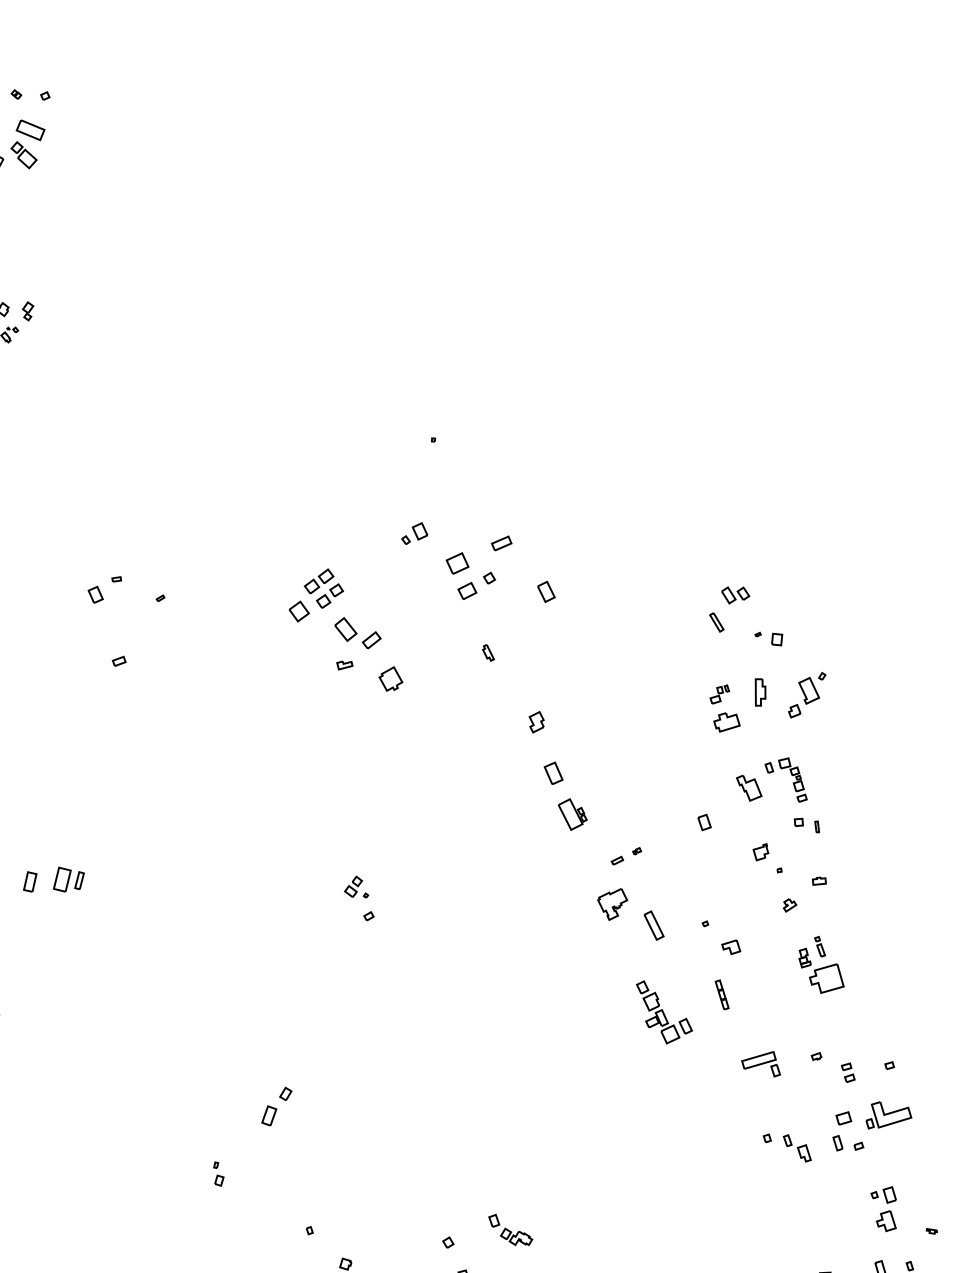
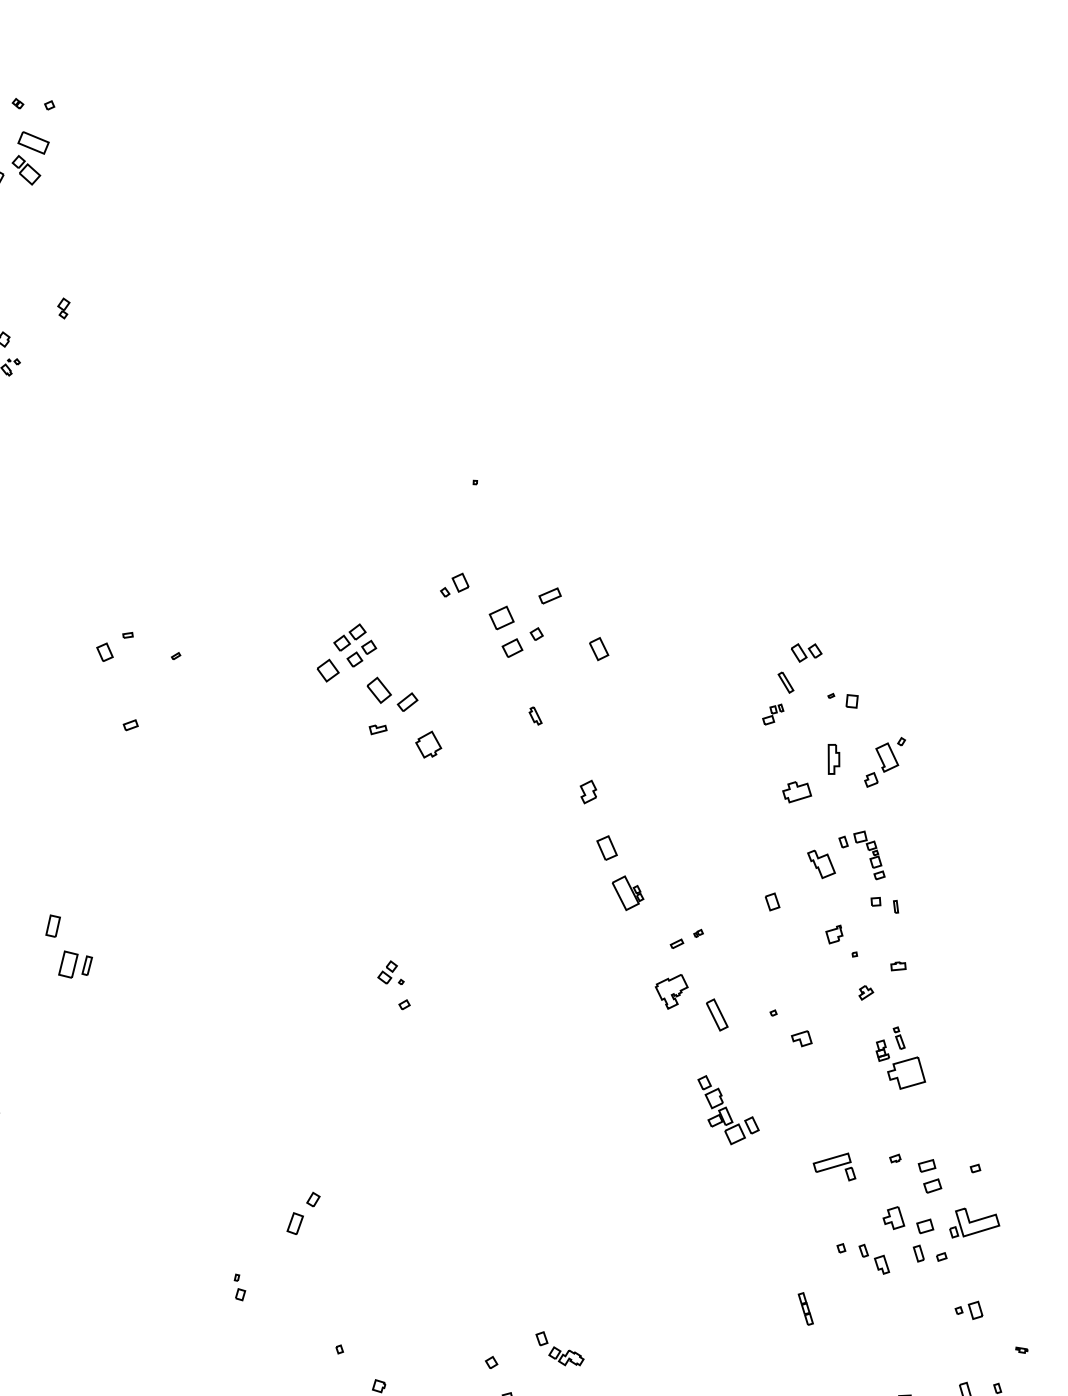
part: (27, 311) -> (63, 308), moved
part: (720, 694) -> (773, 714), moved
part: (29, 881) -> (52, 925), moved
part: (721, 994) -> (805, 1308), moved
part: (848, 1072) -> (930, 1176), size x1.6
part: (886, 1220) -> (893, 1217), moved

